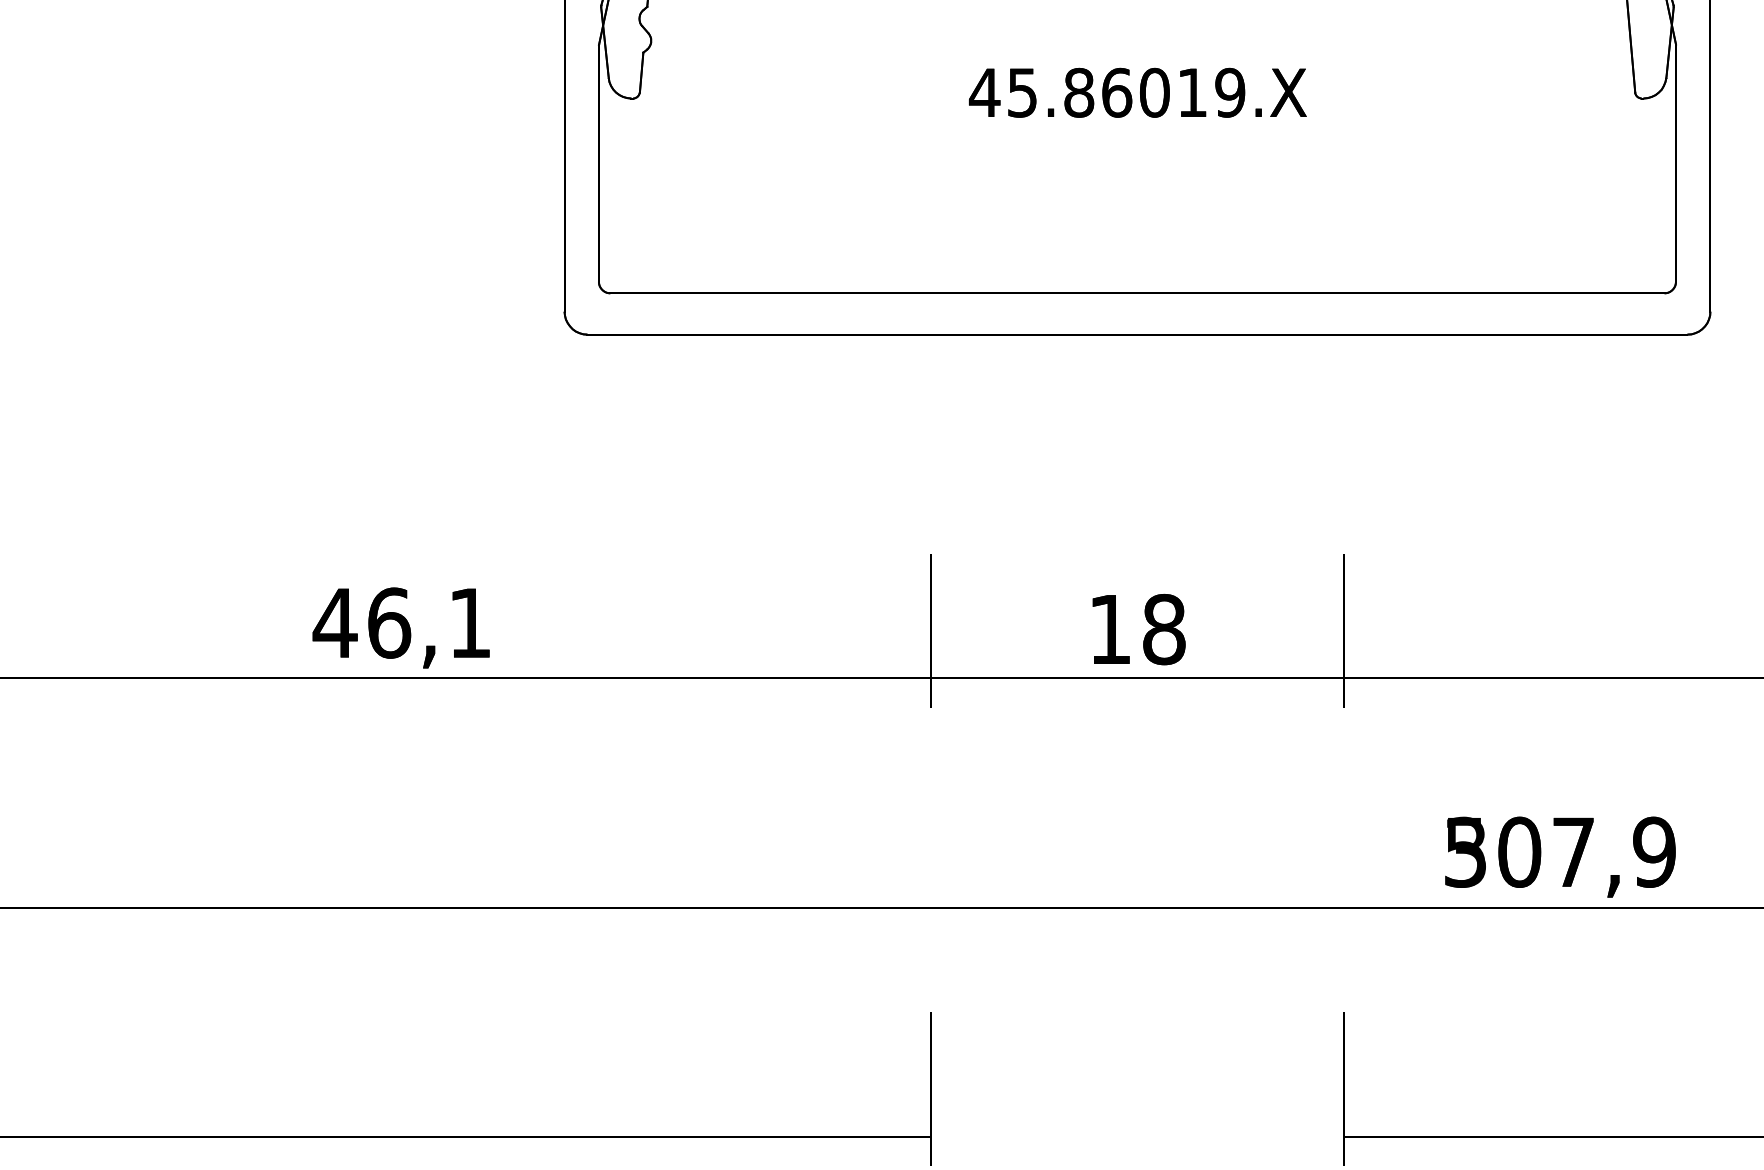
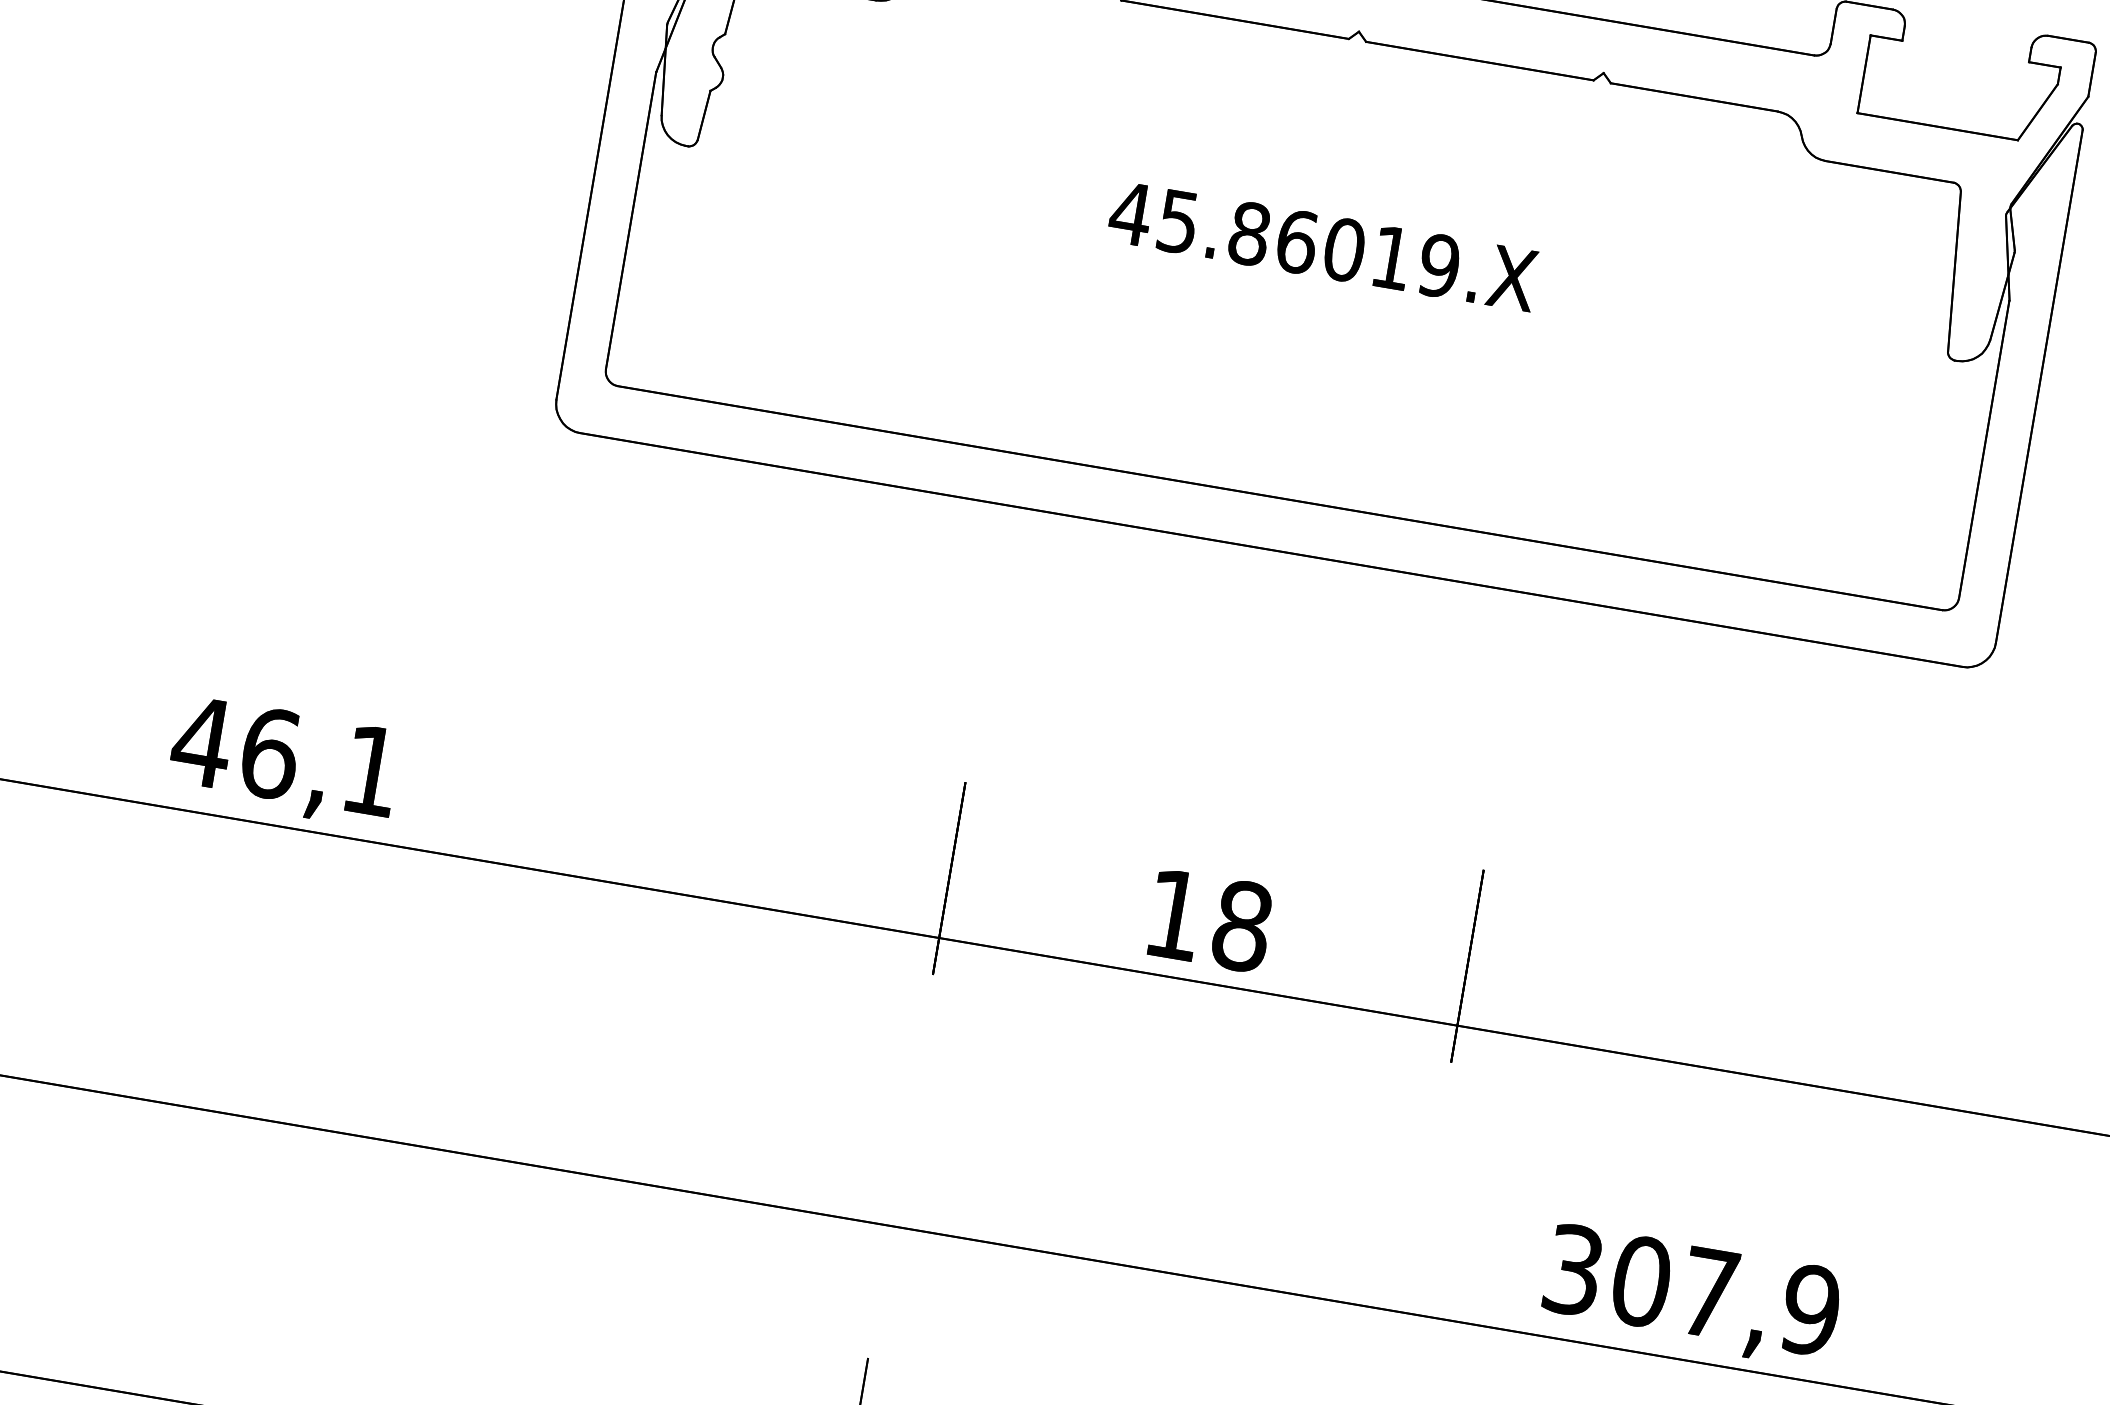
text: (1465, 851) -> (1573, 1269), 507,9 -> 307,9

